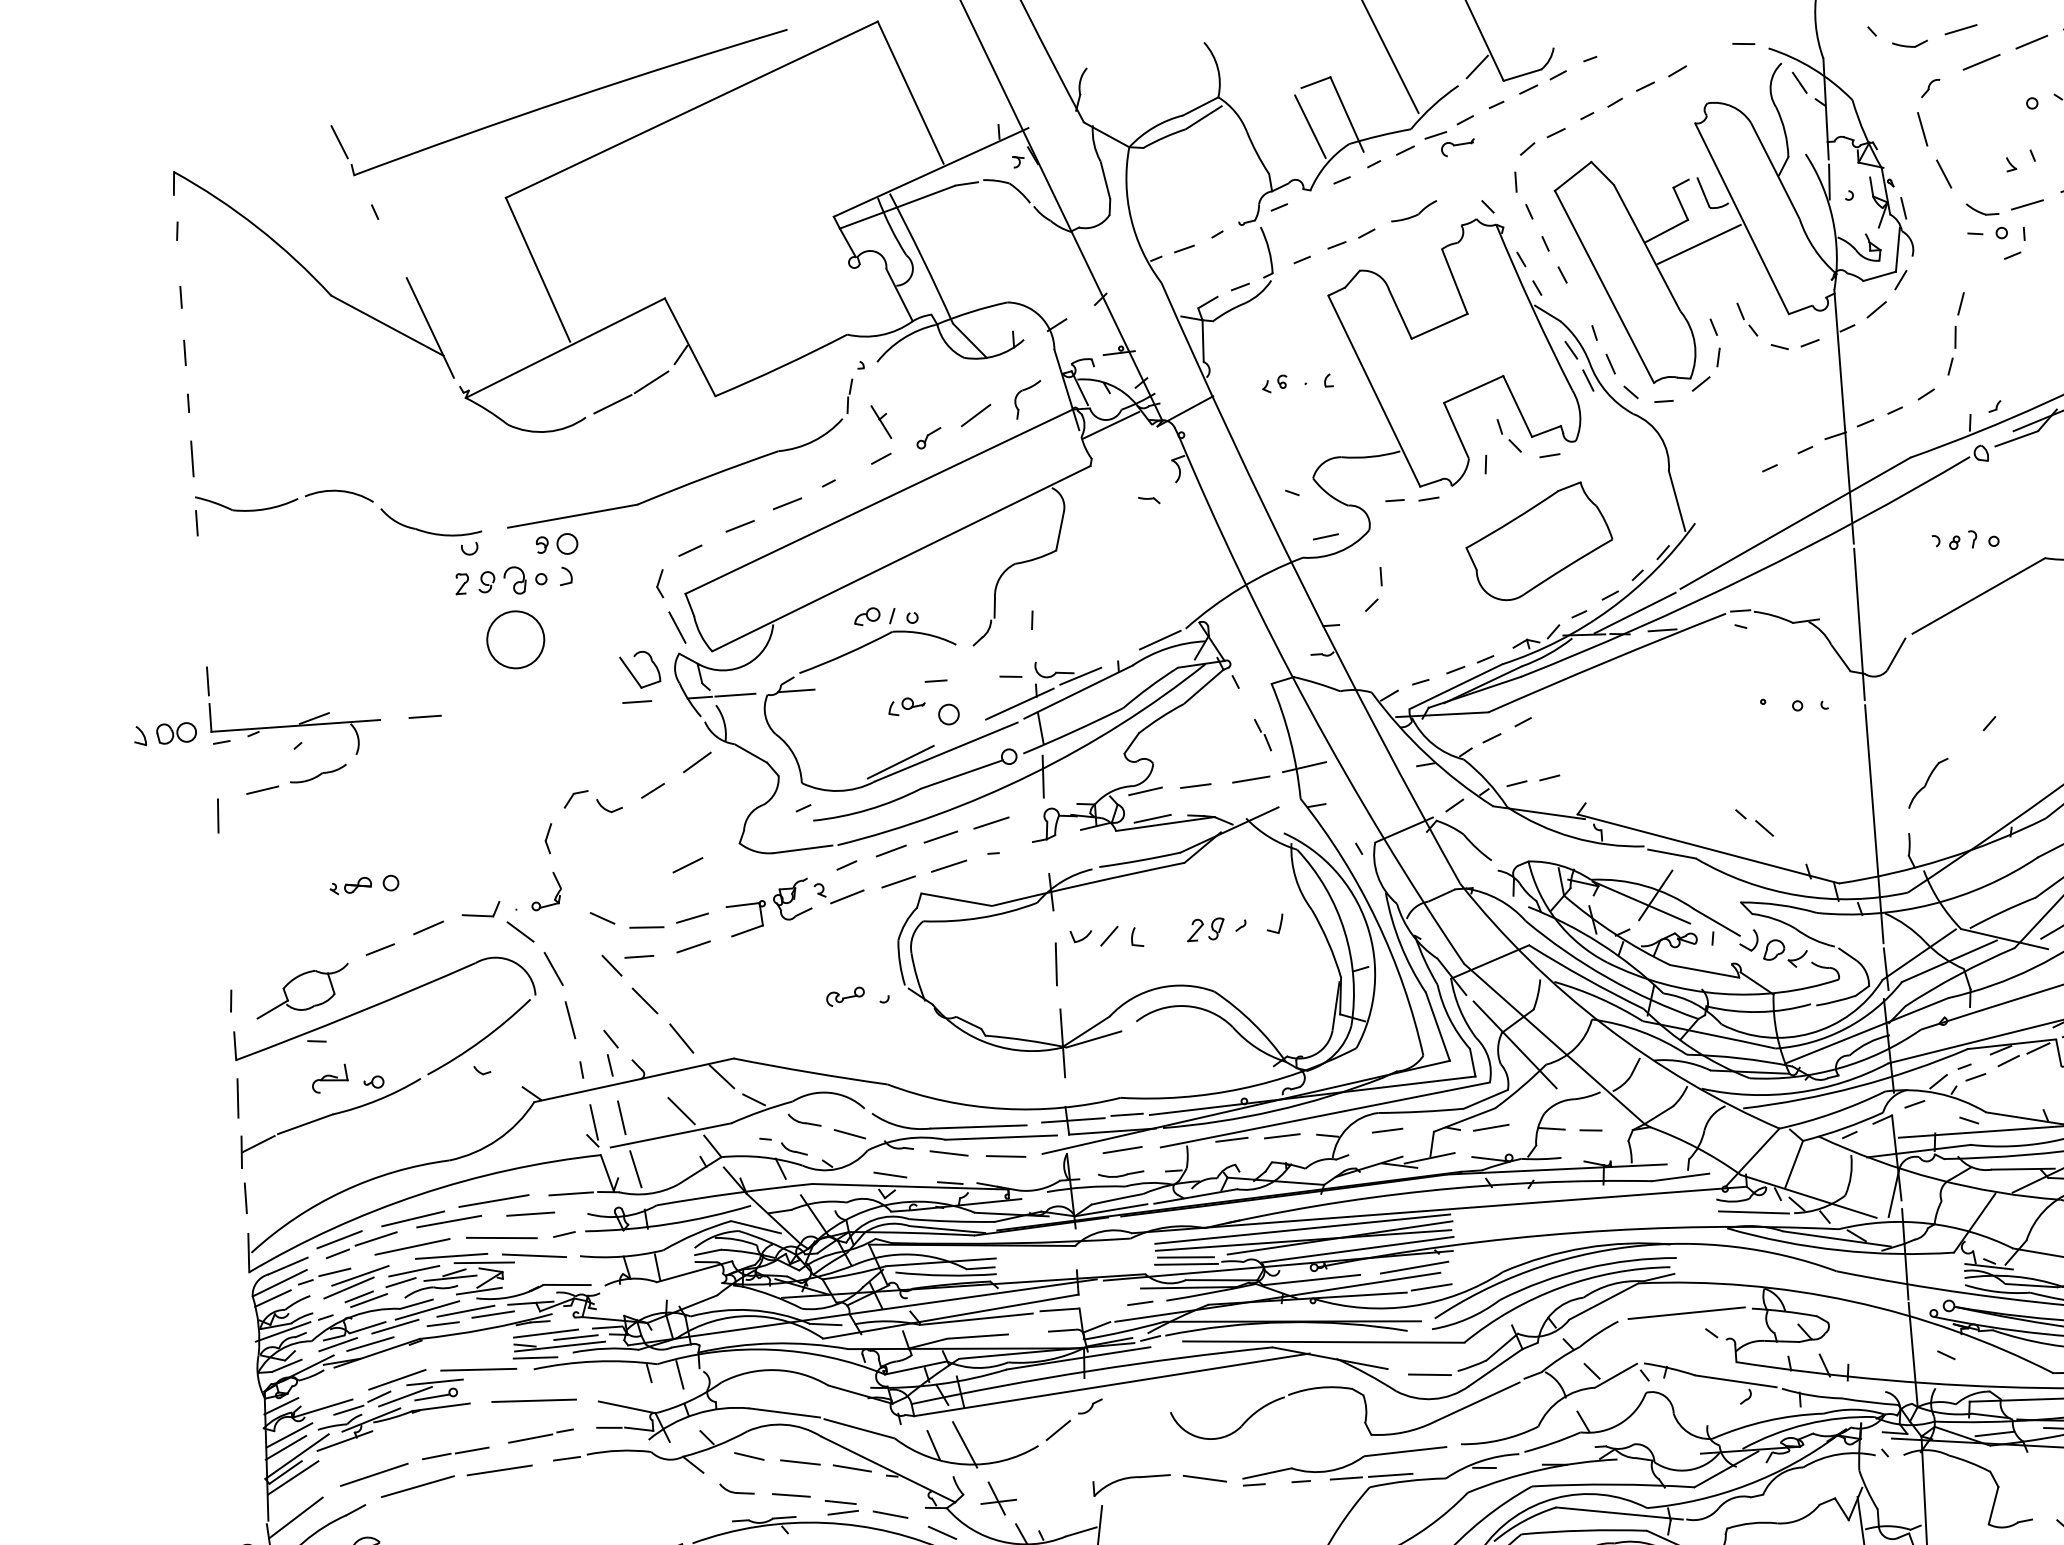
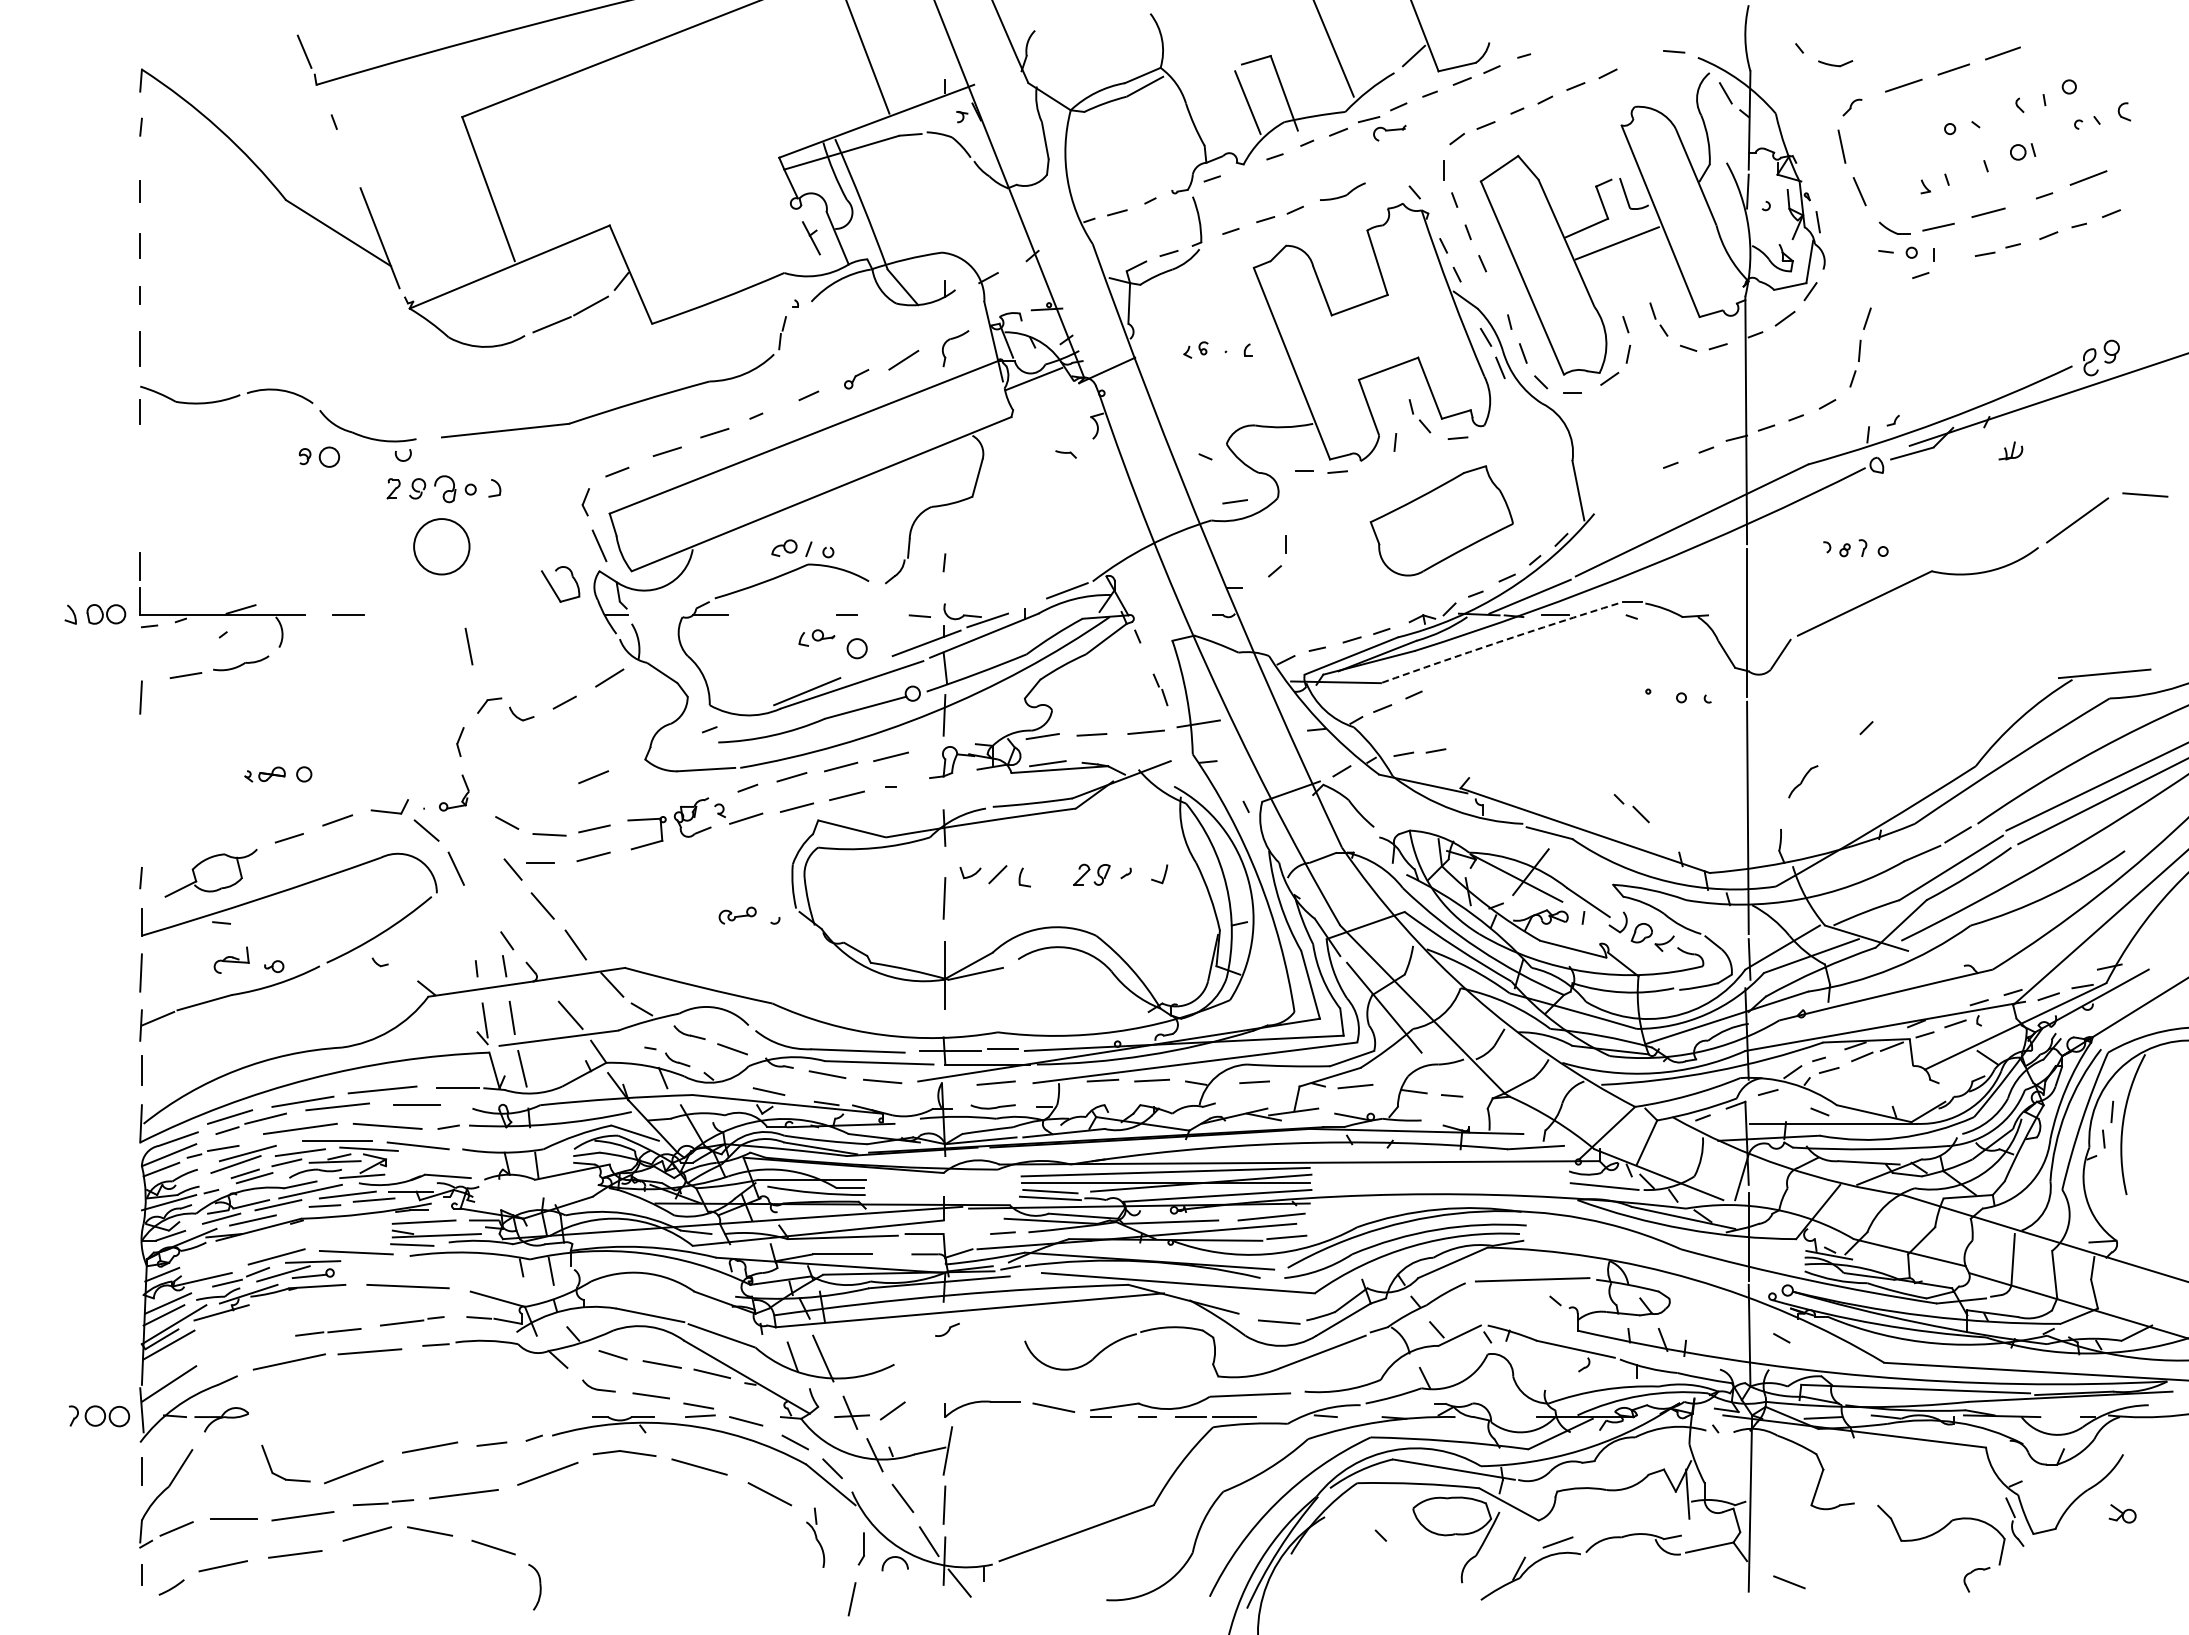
line: (1960, 29) -> (1885, 52), removed
part: (881, 422) -> (811, 238), moved
part: (556, 544) -> (318, 456), moved
arc: (1607, 662) -> (1499, 642), solid -> dashed
line: (734, 695) -> (650, 615), removed
line: (637, 702) -> (555, 615), removed
part: (1928, 782) -> (1803, 781), size x0.7
line: (569, 1020) -> (468, 646), moved
line: (575, 1337) -> (452, 1227), removed
line: (1058, 1430) -> (892, 1410), moved
line: (373, 1474) -> (247, 1347), removed

